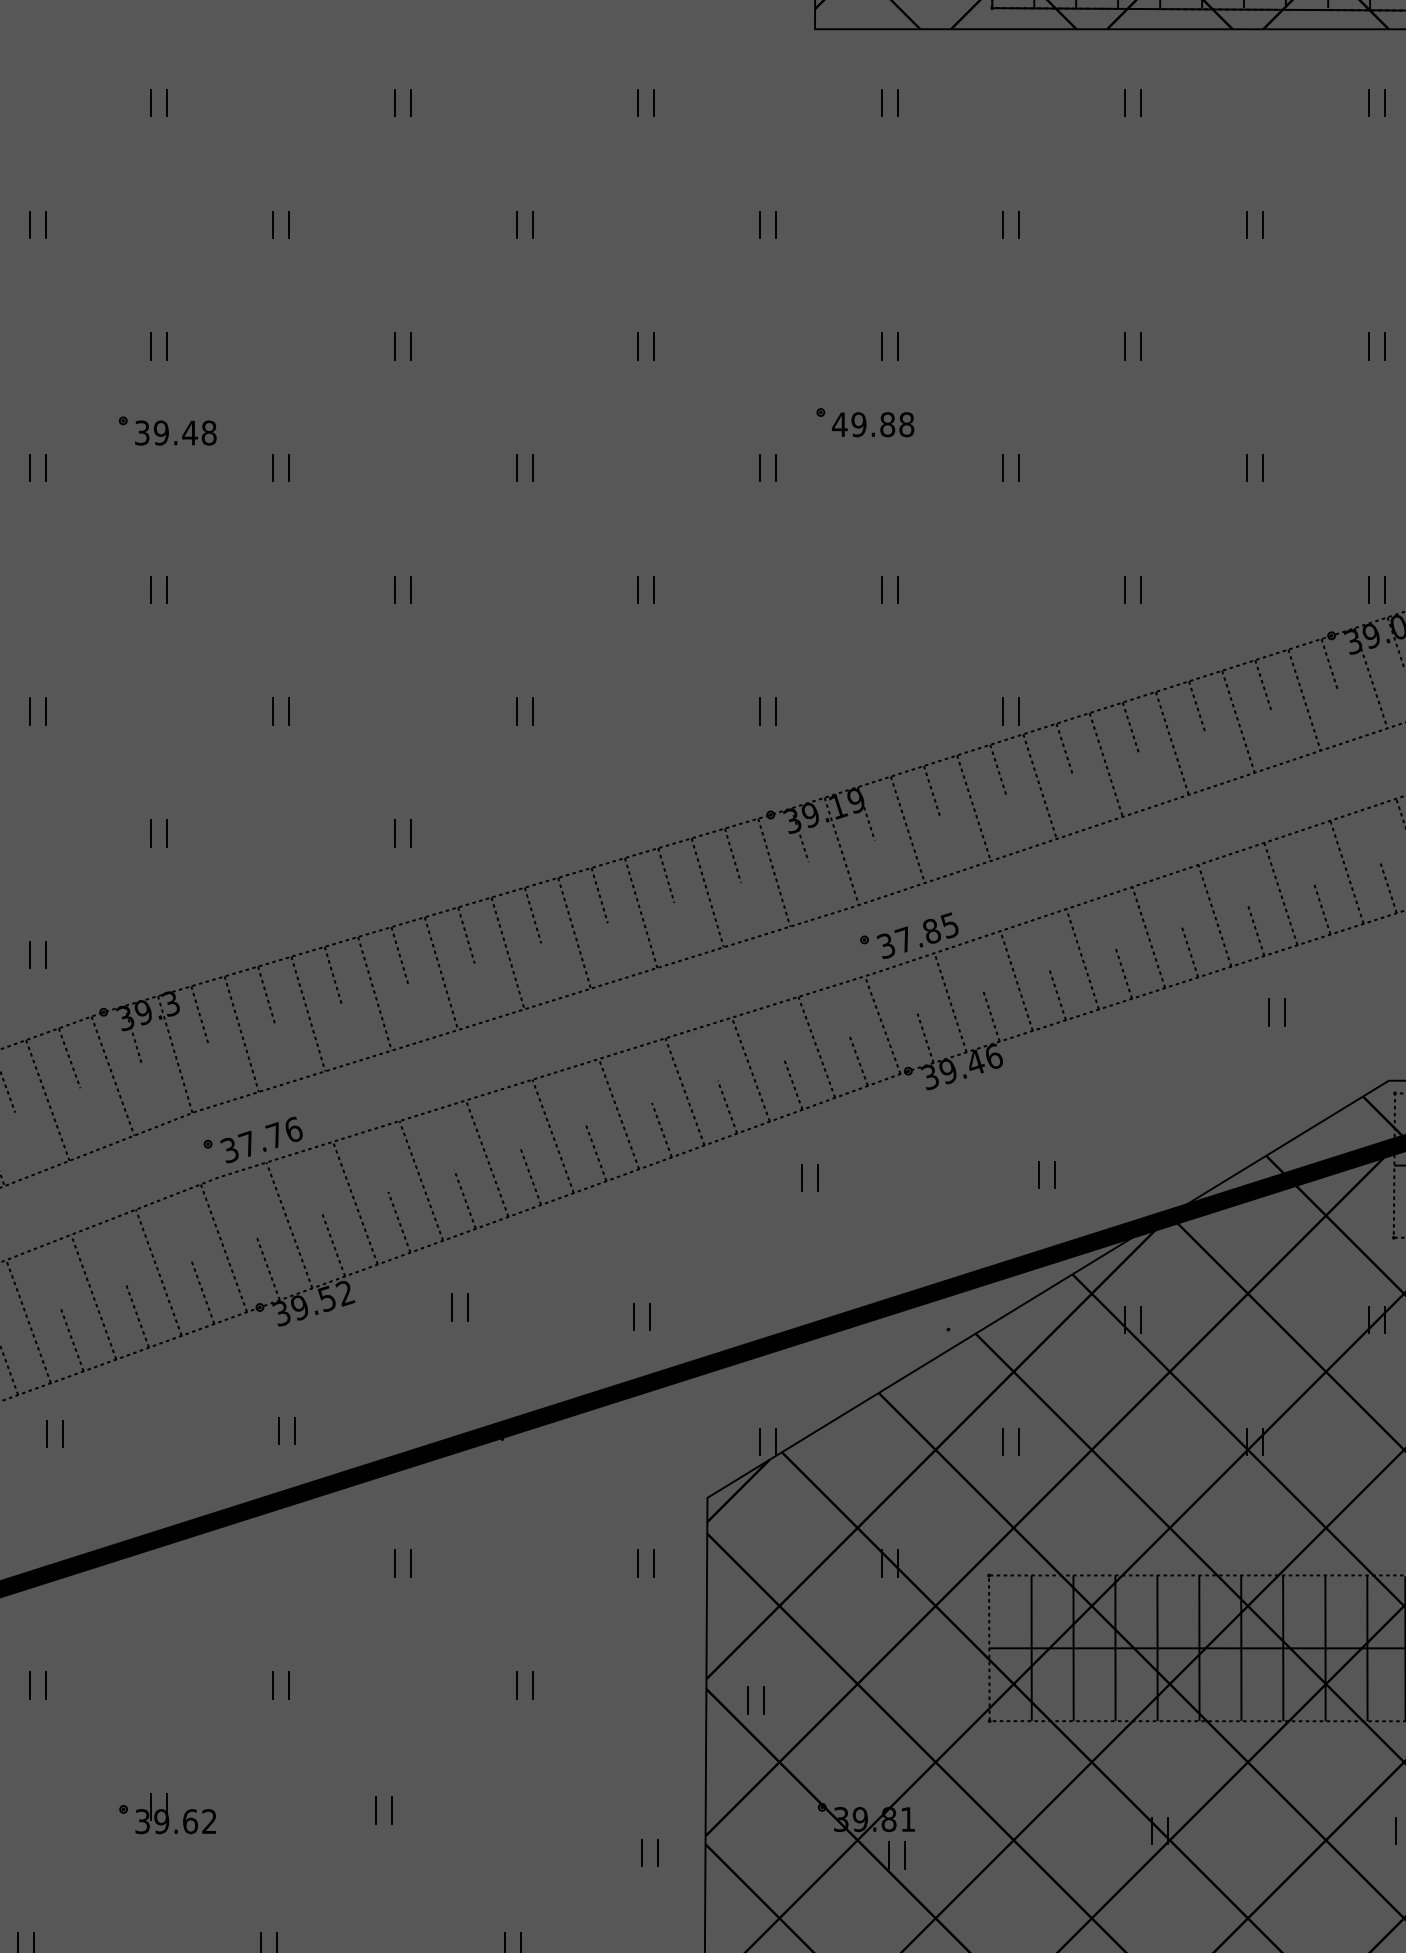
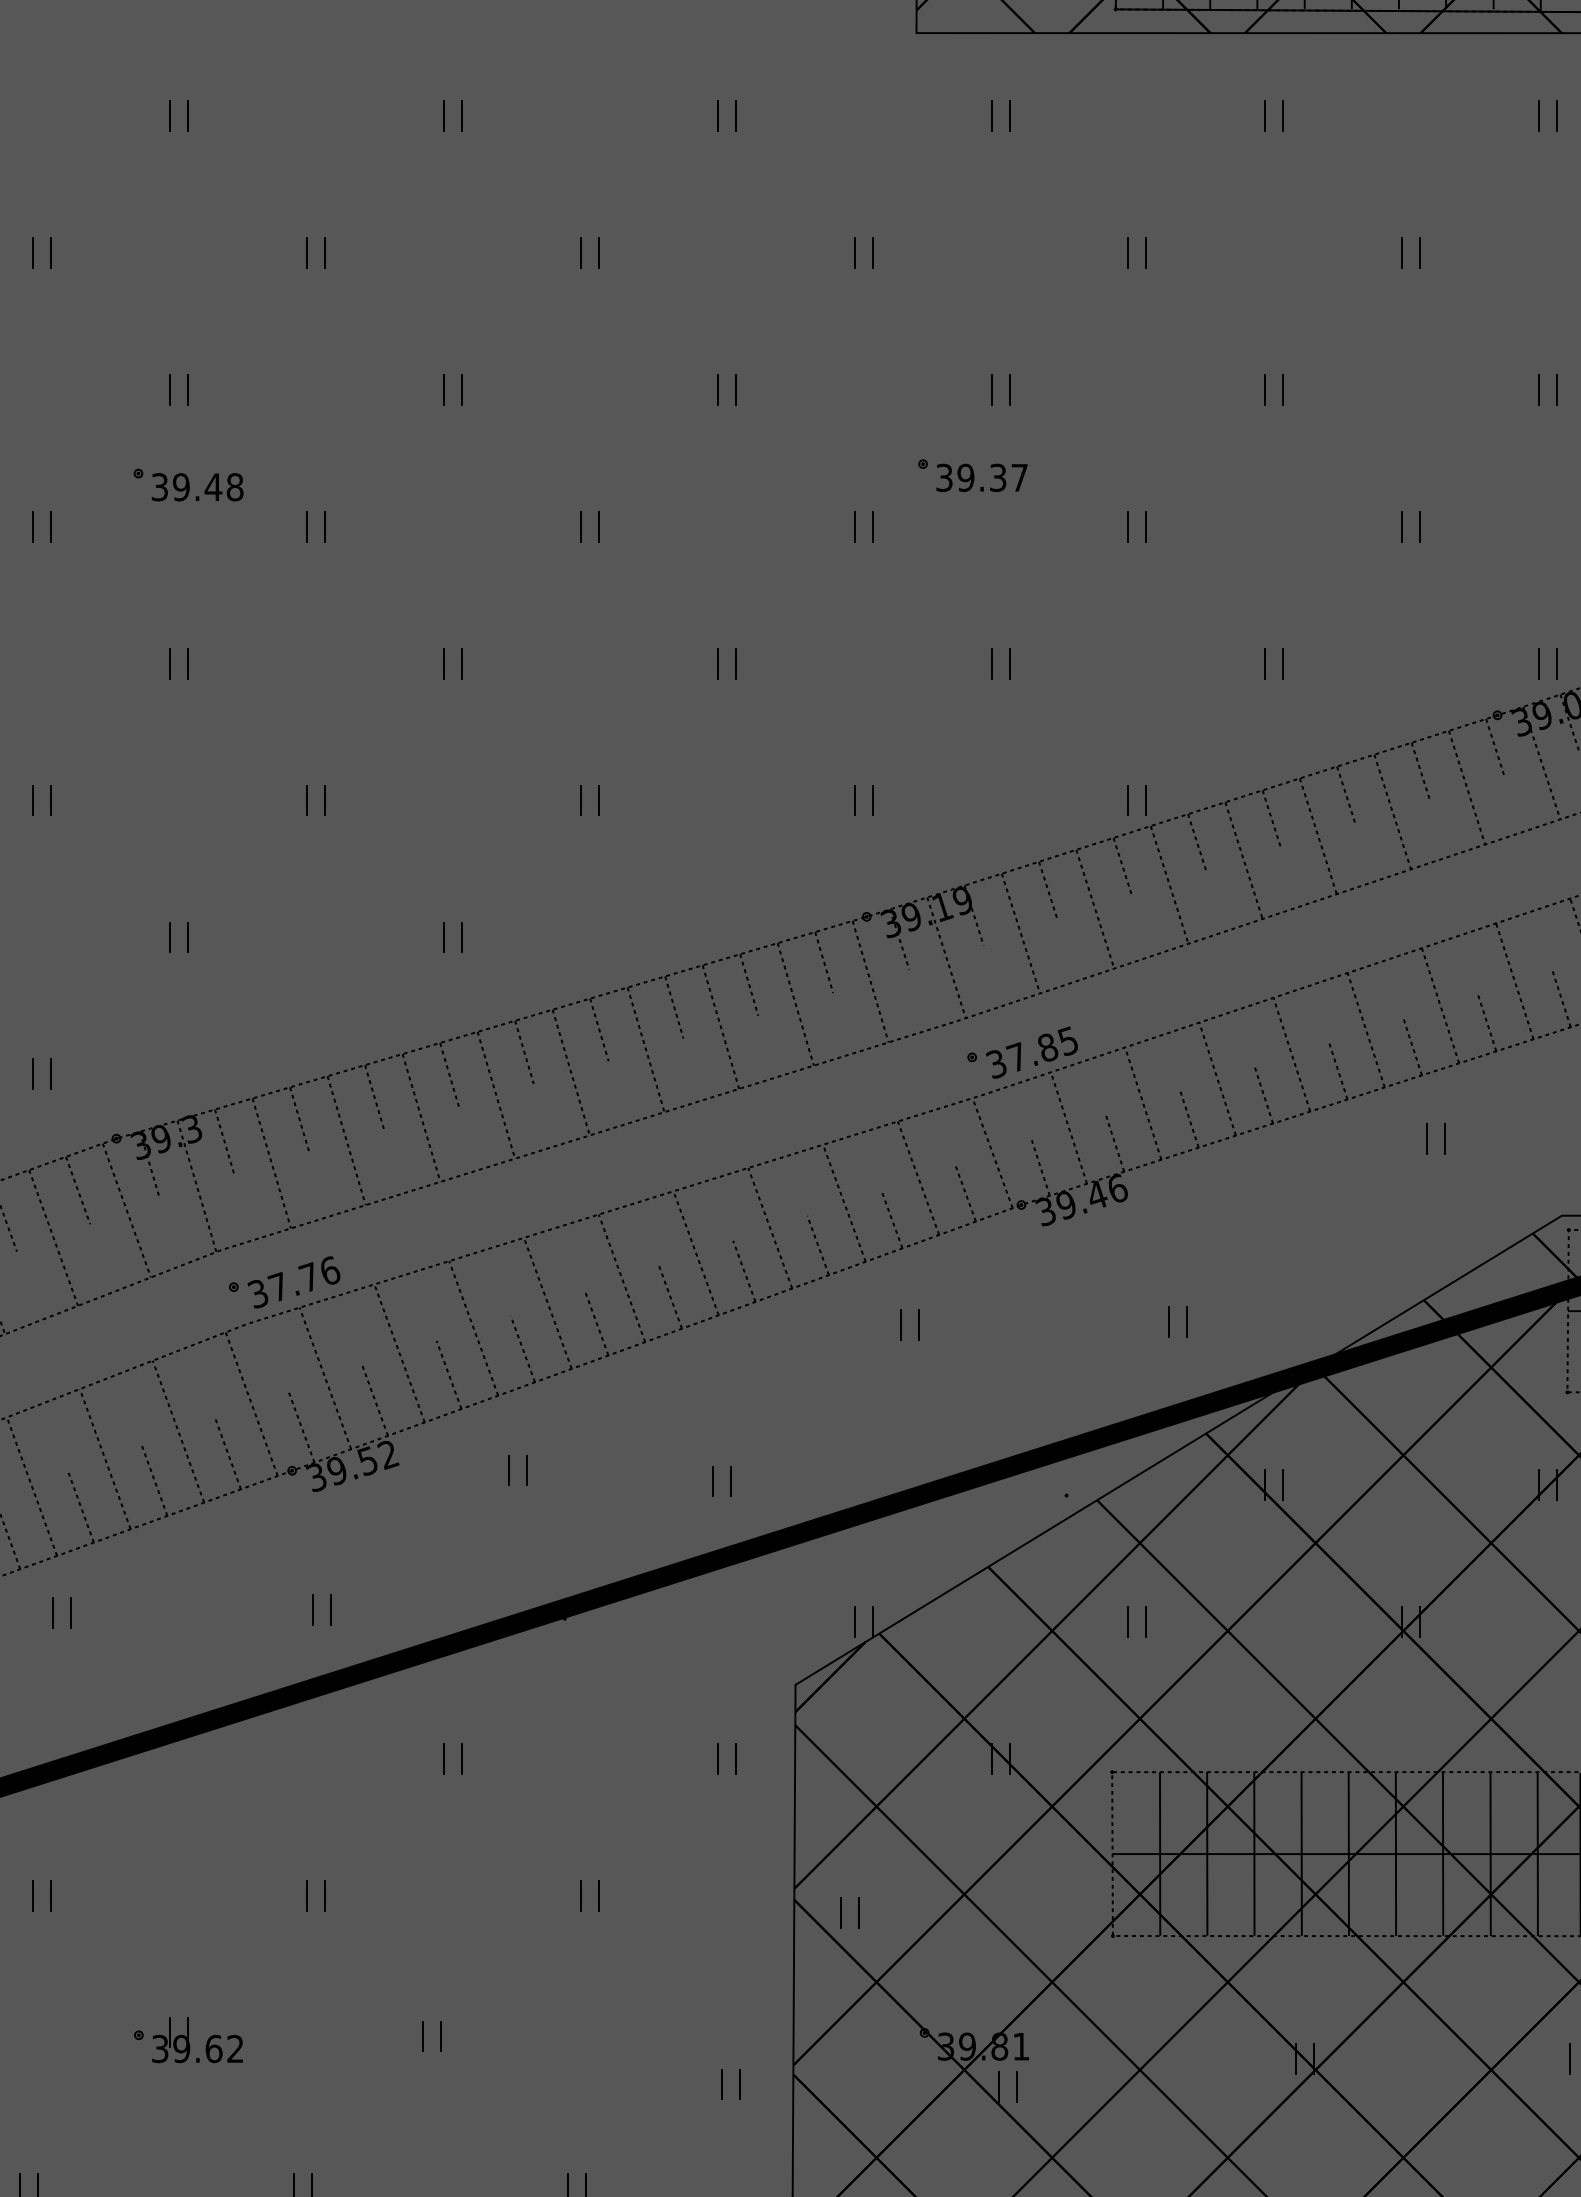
text: (873, 424) -> (982, 477), 49.88 -> 39.37

